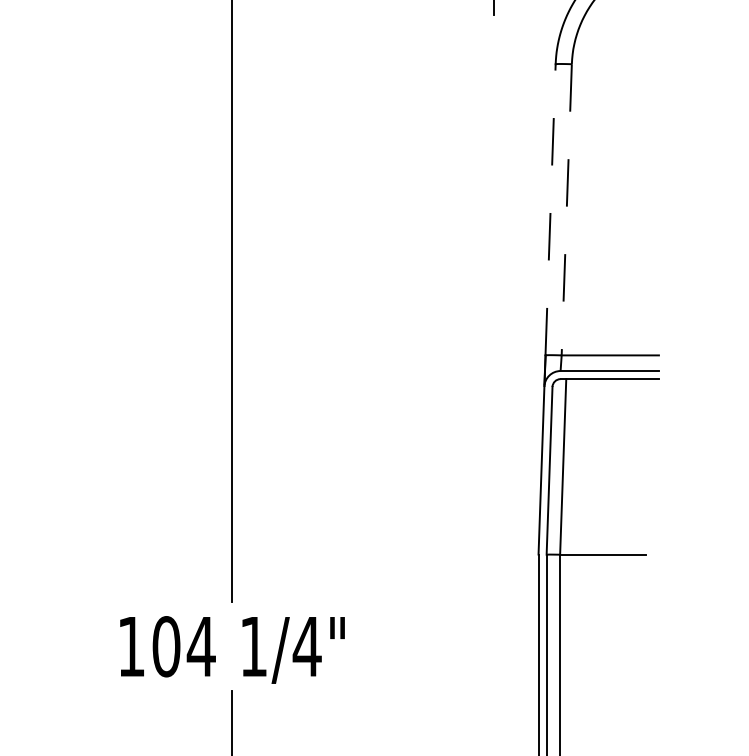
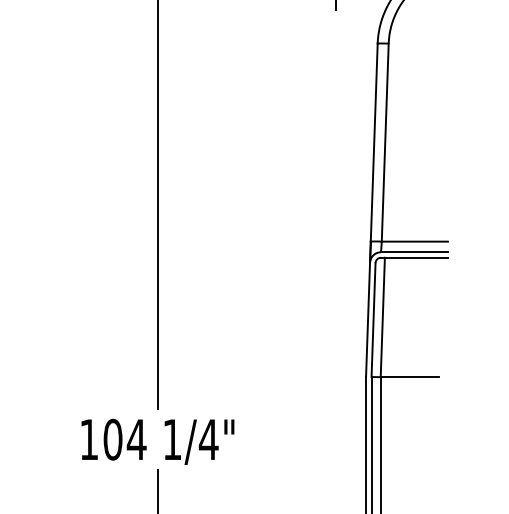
line: (550, 209) -> (374, 142), dashed -> solid
line: (567, 211) -> (385, 143), dashed -> solid

